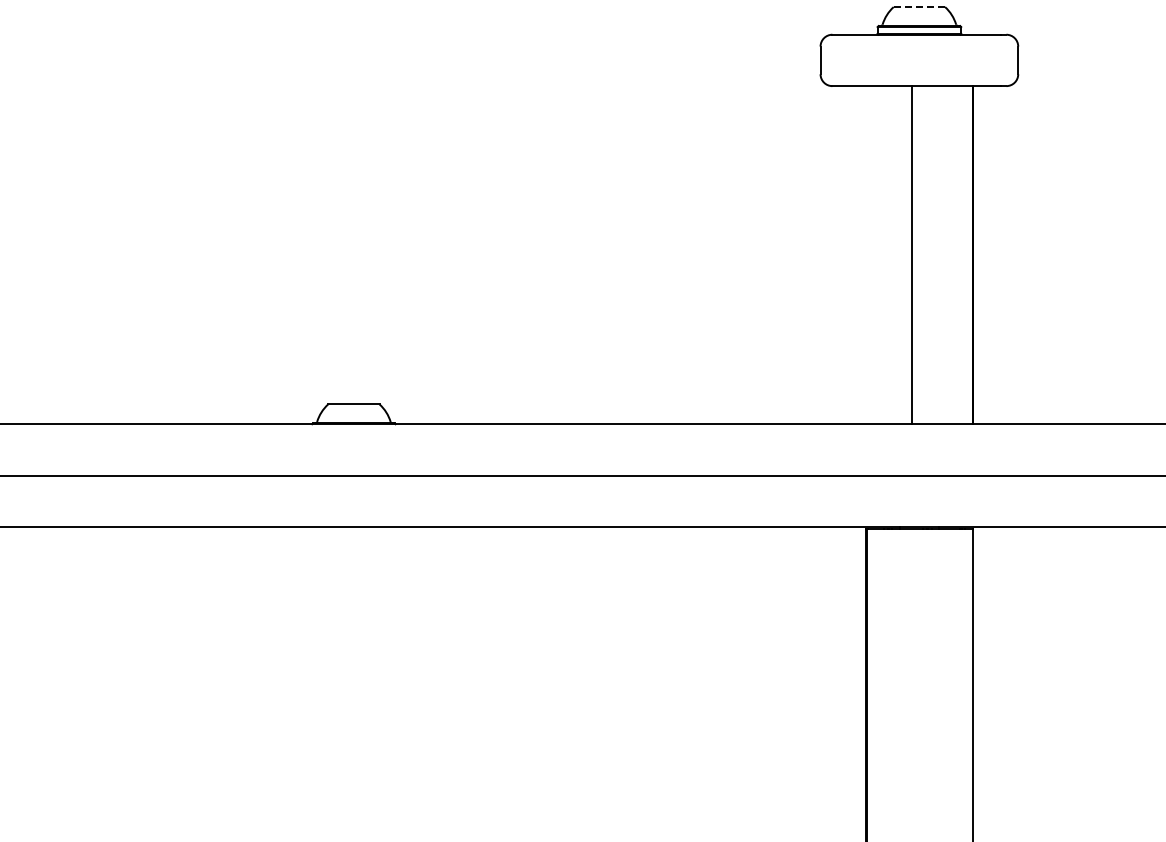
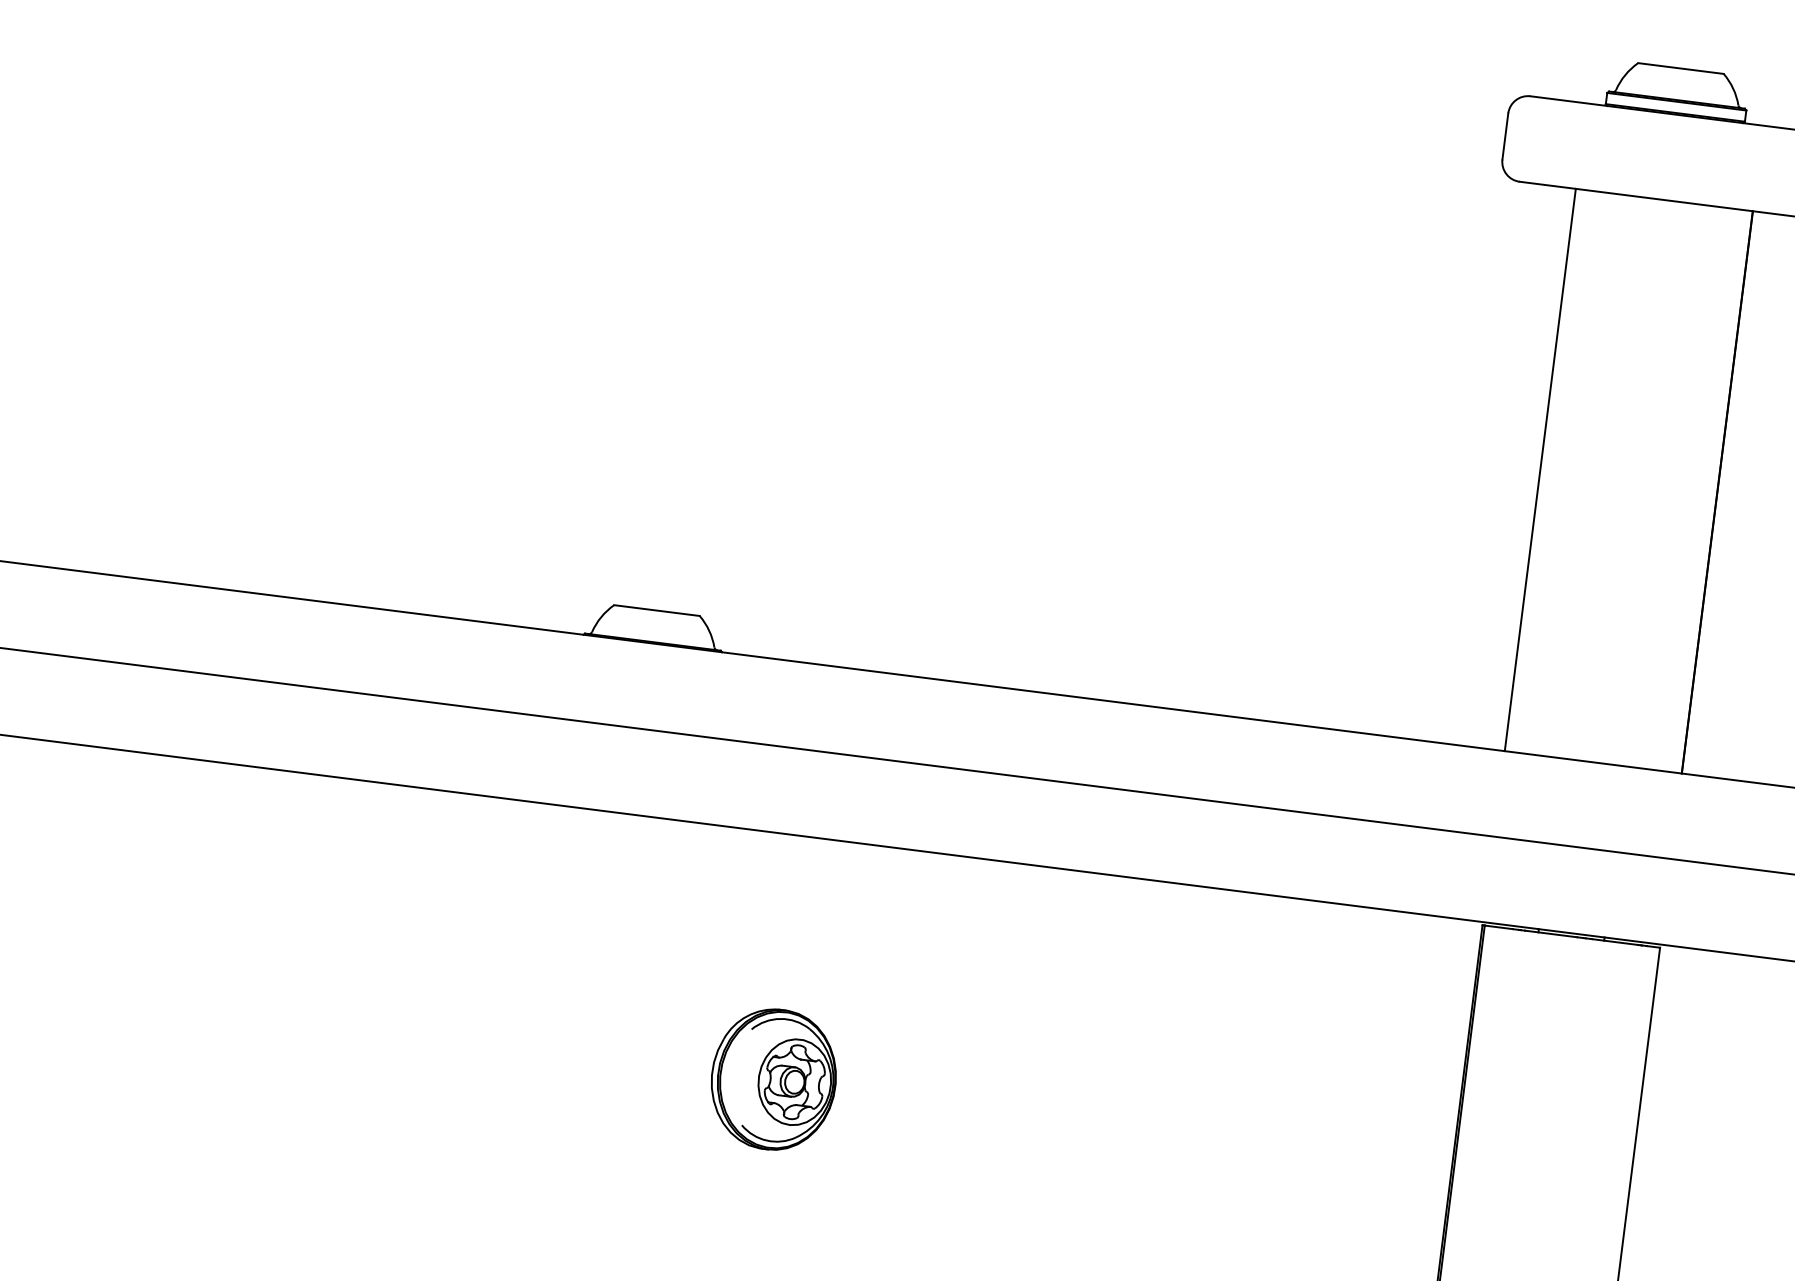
line: (919, 7) -> (1681, 69), dashed -> solid
line: (912, 255) -> (1540, 470), moved
part: (457, 672) -> (772, 1078), added

